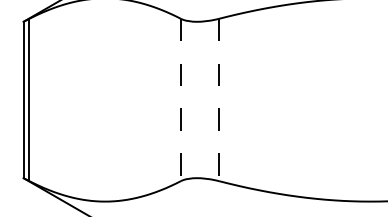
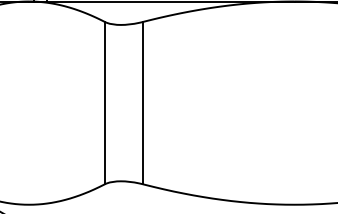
line: (180, 100) -> (104, 103), dashed -> solid
line: (219, 100) -> (143, 103), dashed -> solid

